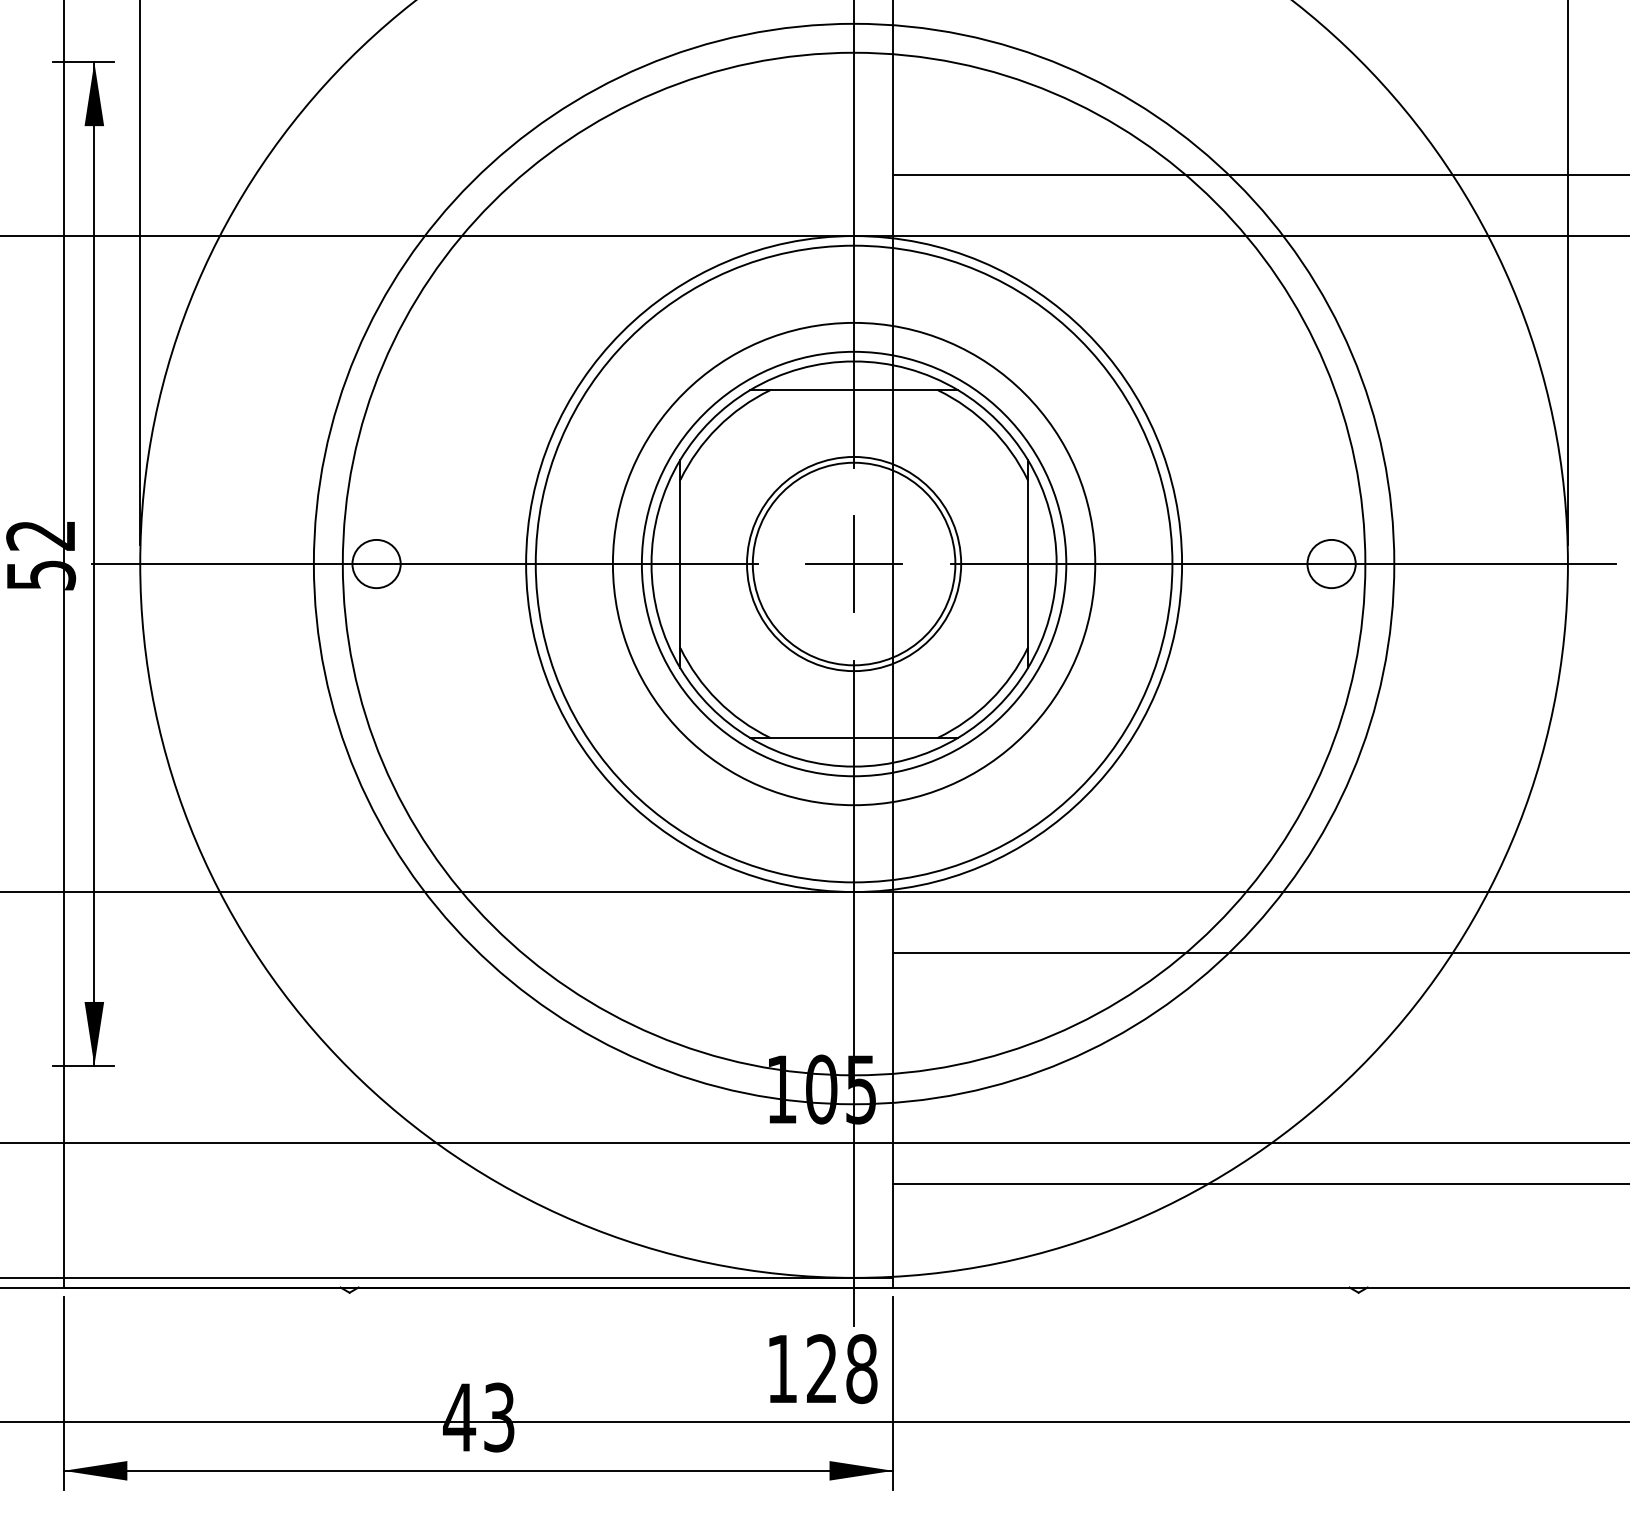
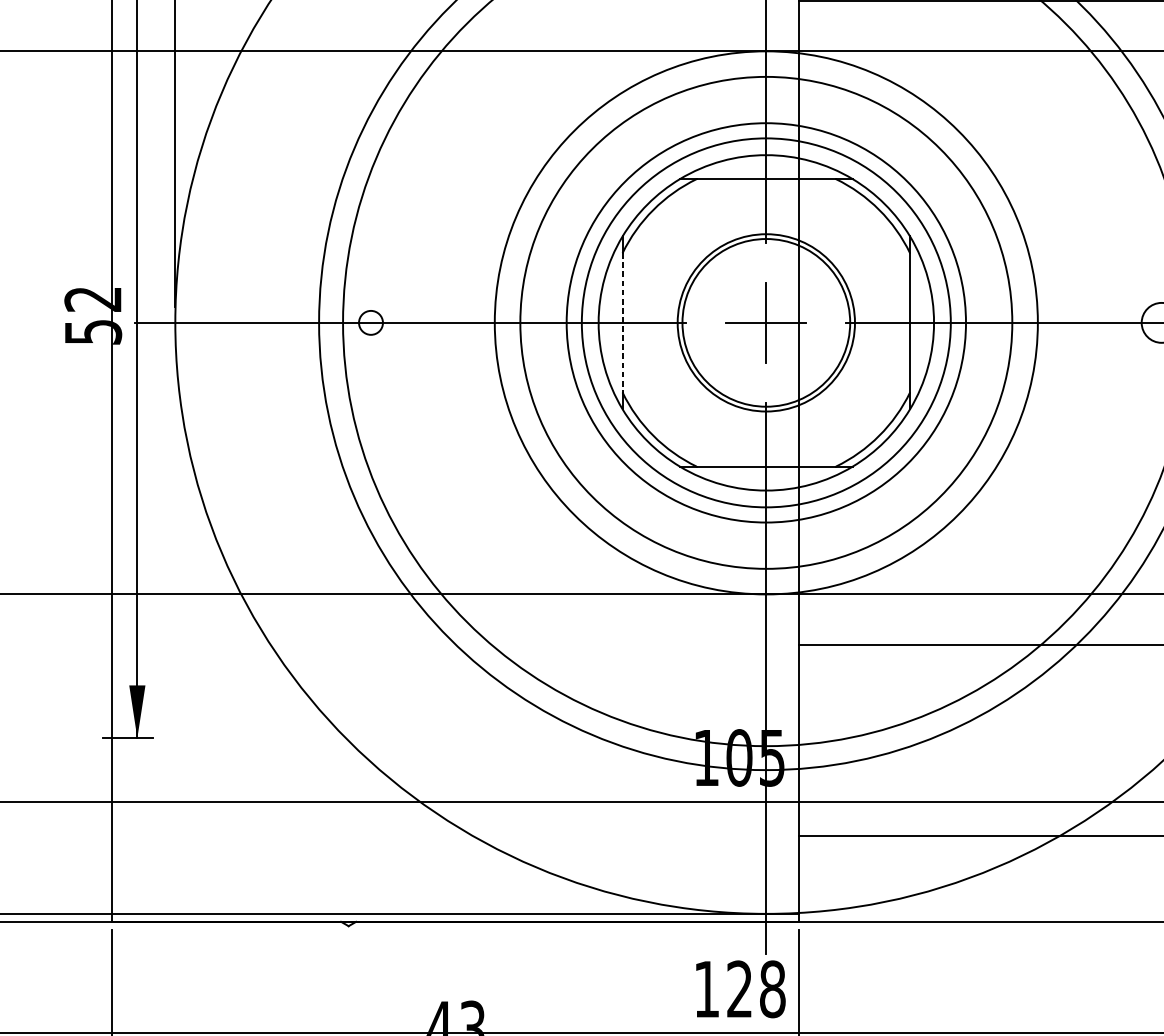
circle: (376, 563) -> (370, 322), size x0.6
circle: (853, 563) -> (765, 322), size x0.7
circle: (853, 563) -> (765, 322), size x1.4
line: (680, 564) -> (622, 323), solid -> dashed

